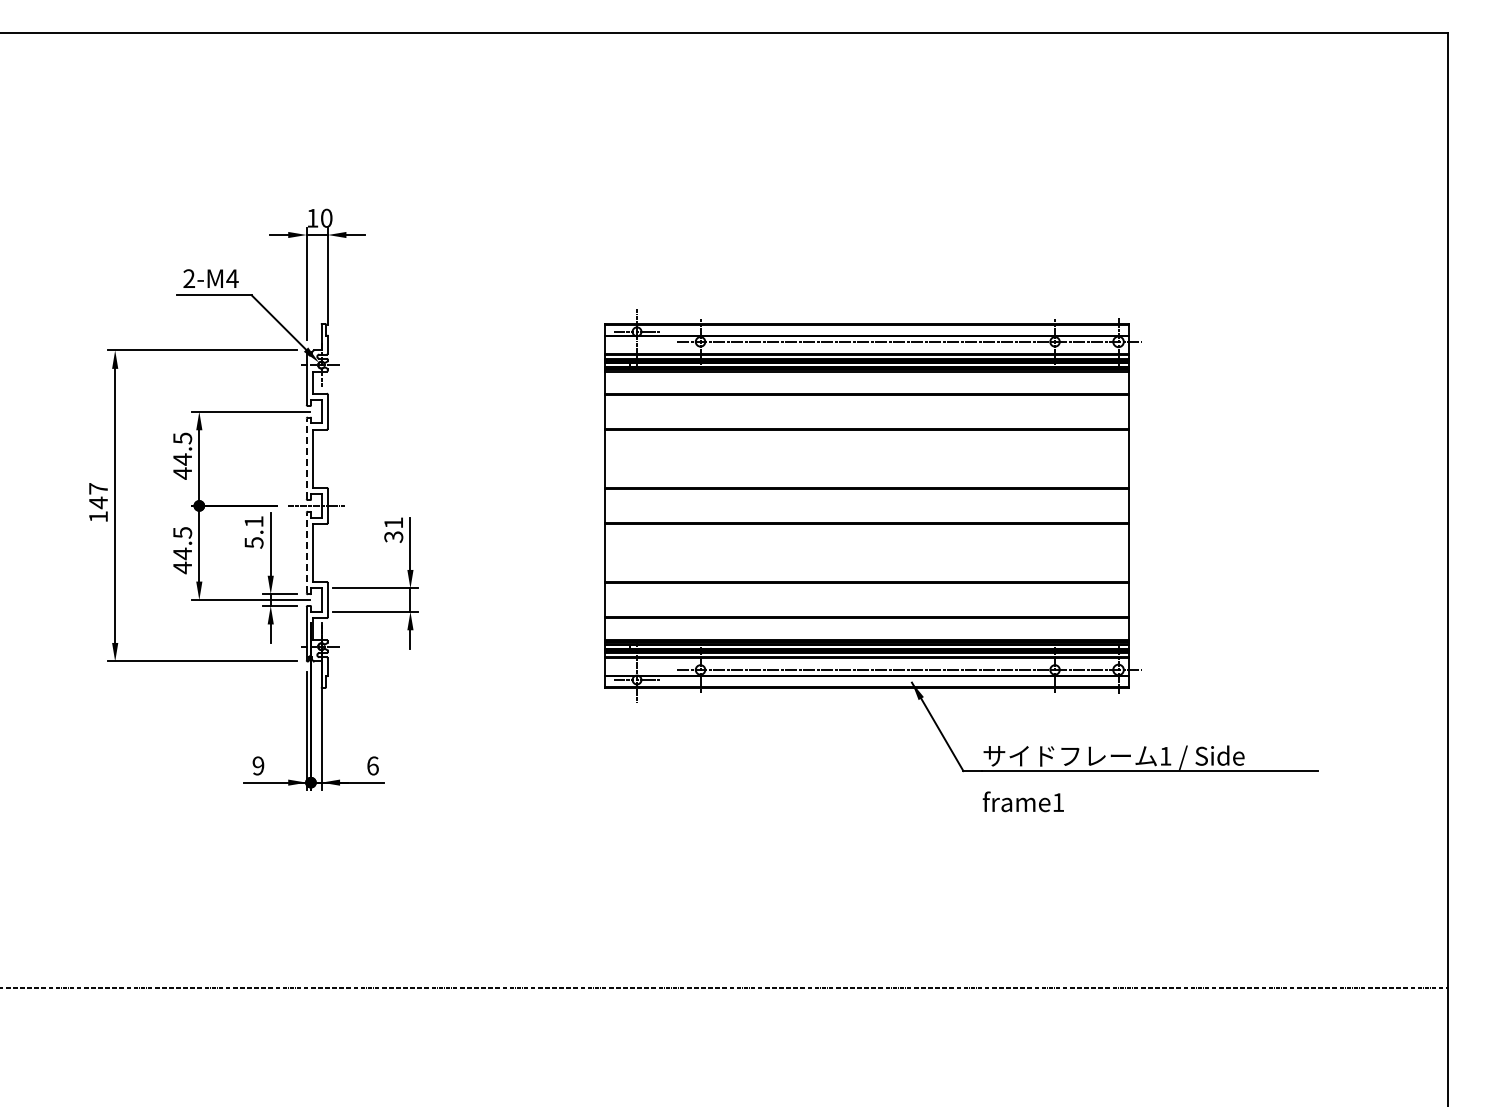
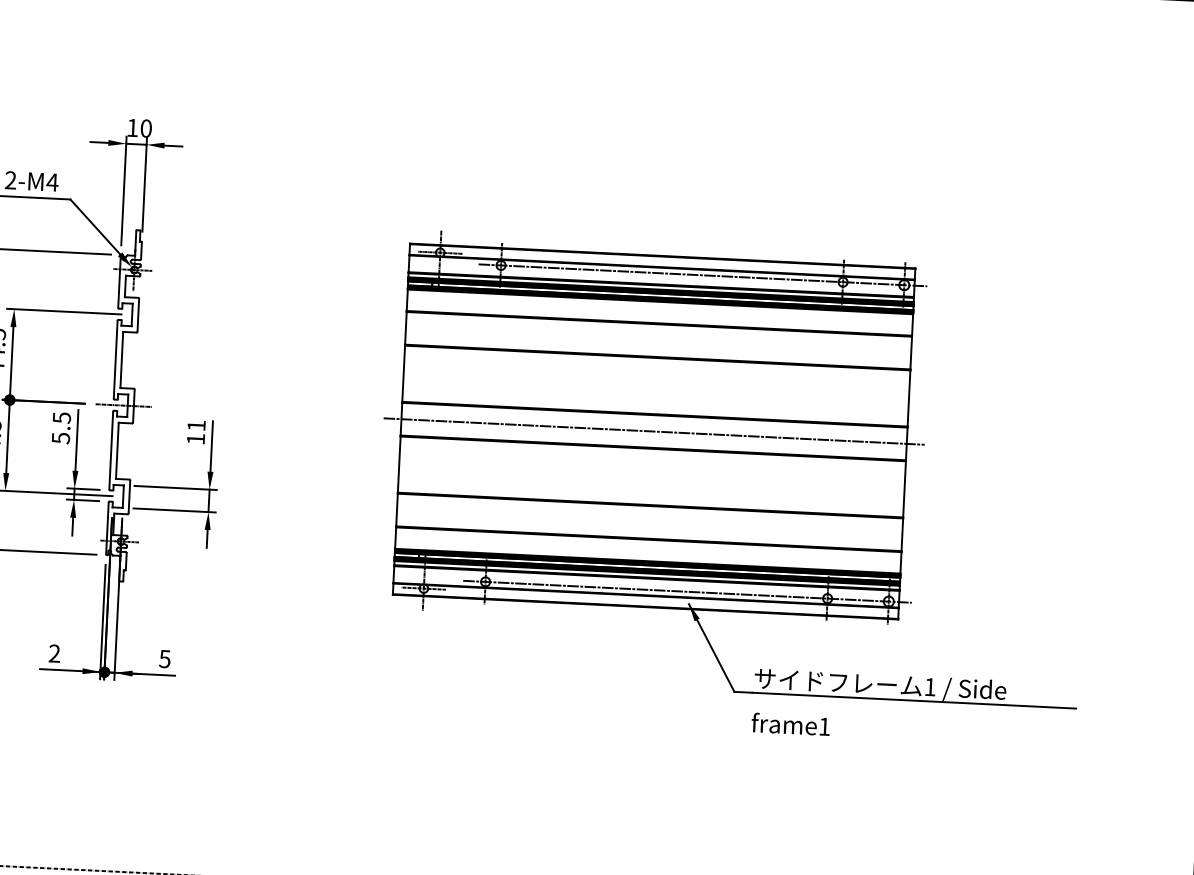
line: (306, 458) -> (115, 359), dashed -> solid
line: (866, 505) -> (653, 431), added
text: (253, 521) -> (61, 417), 5.1 -> 5.5
text: (393, 536) -> (195, 438), 31 -> 11
line: (306, 552) -> (111, 450), dashed -> solid
text: (258, 765) -> (54, 653), 9 -> 2
text: (372, 765) -> (164, 658), 6 -> 5

